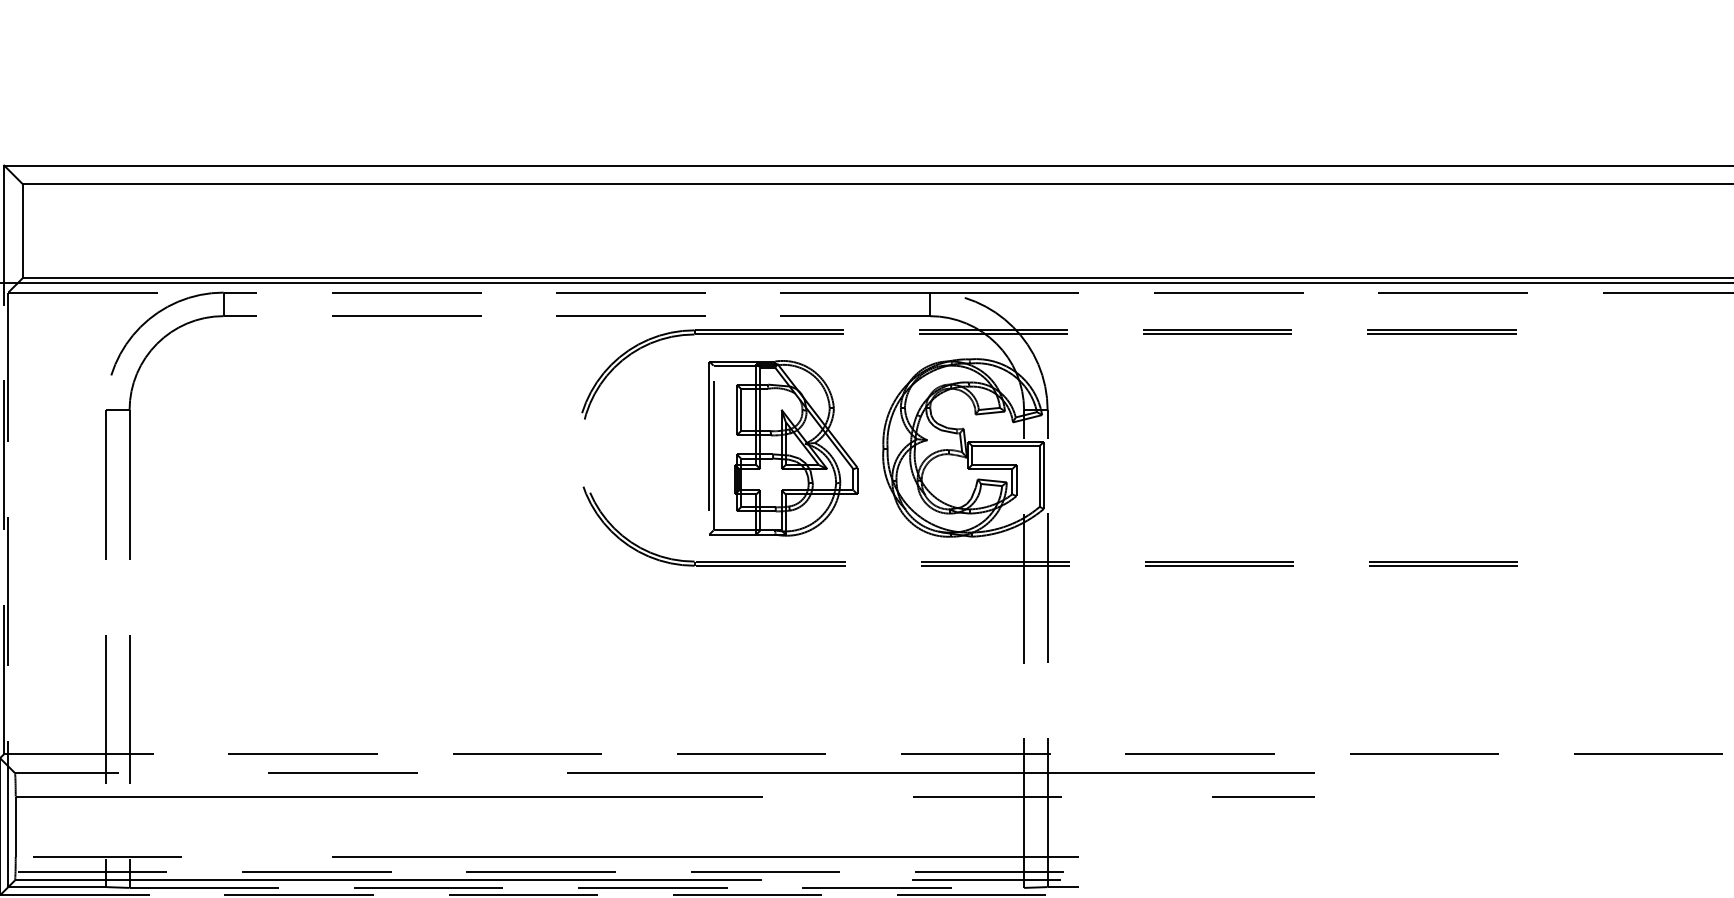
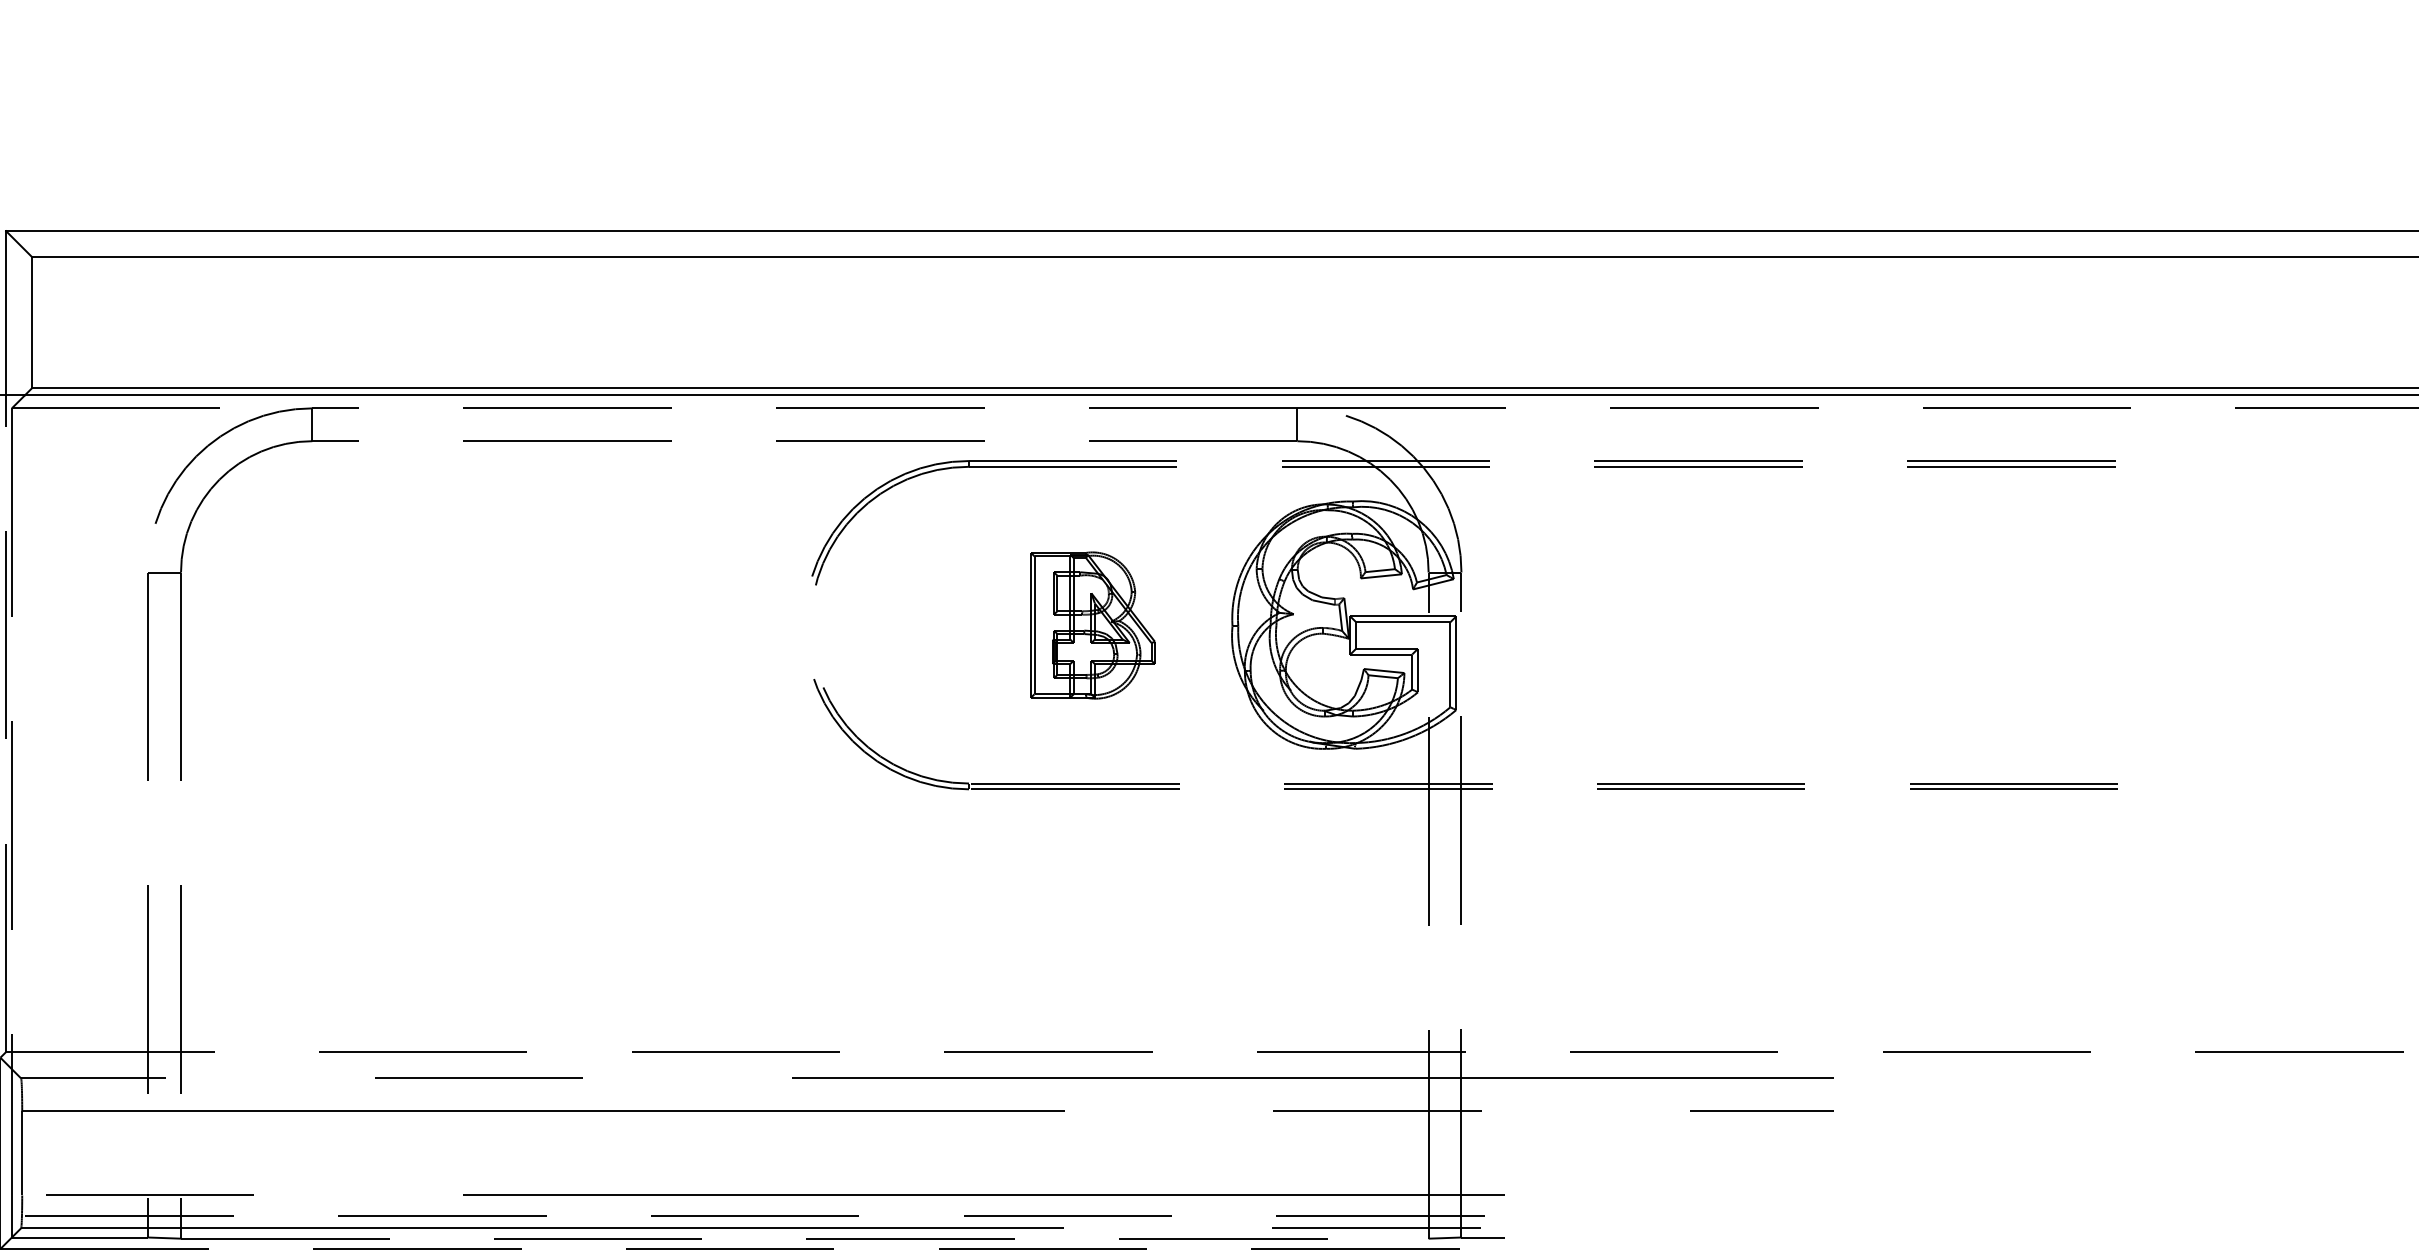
part: (783, 448) -> (1092, 625), size x0.6

